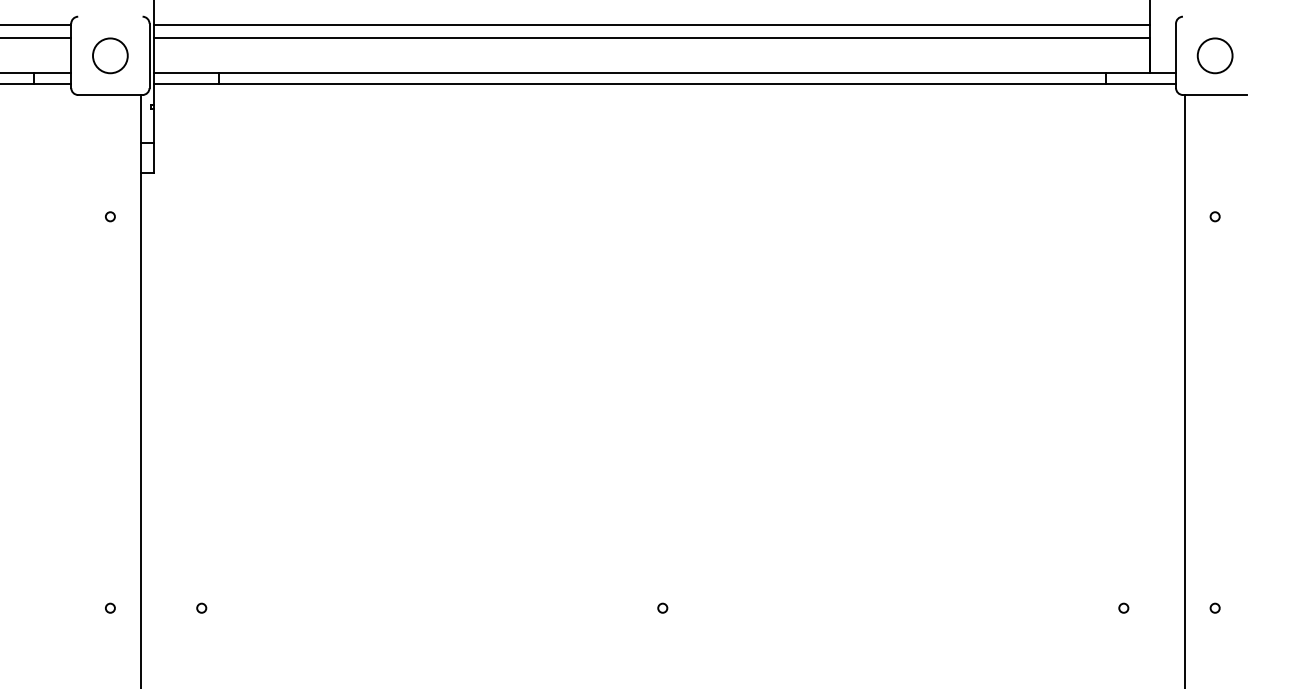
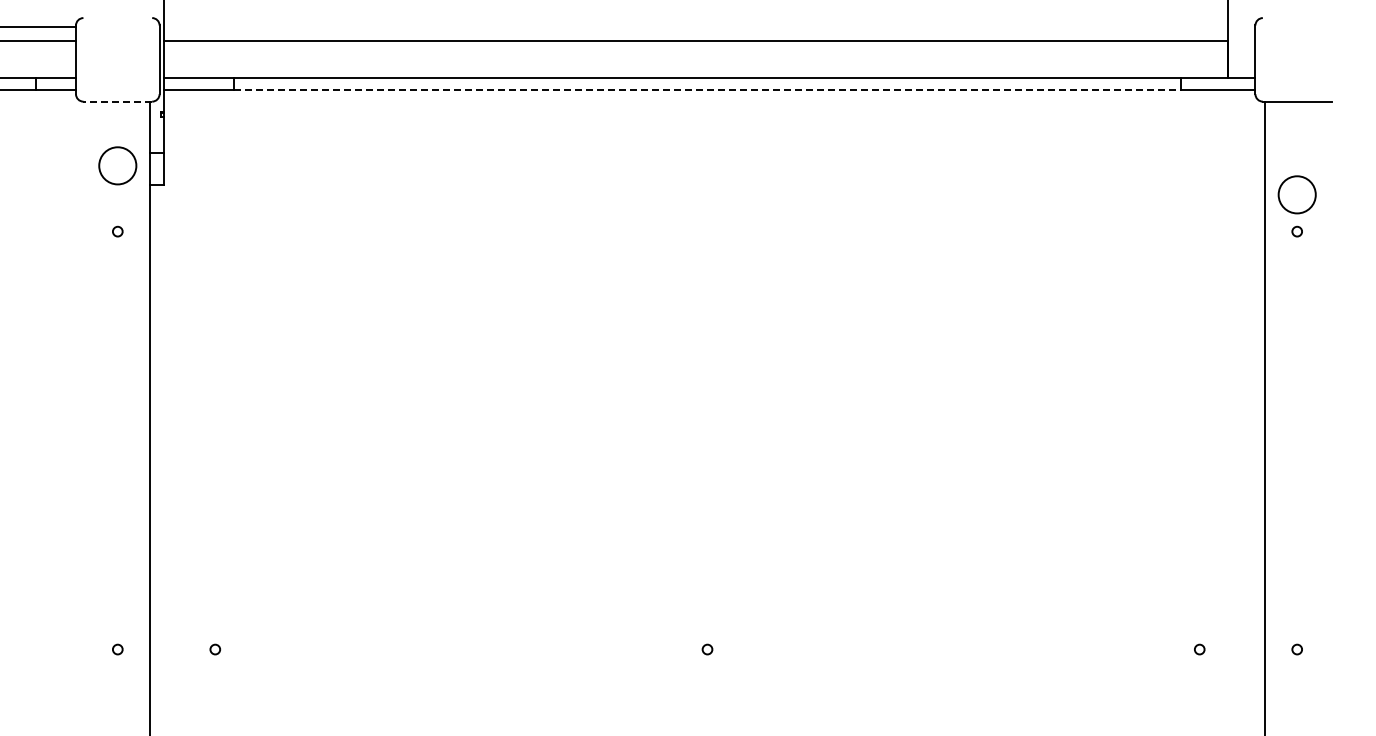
line: (651, 25) -> (695, 27), removed
circle: (110, 55) -> (117, 165), moved
circle: (1214, 55) -> (1296, 194), moved
line: (662, 83) -> (707, 89), solid -> dashed
line: (110, 94) -> (117, 101), solid -> dashed

